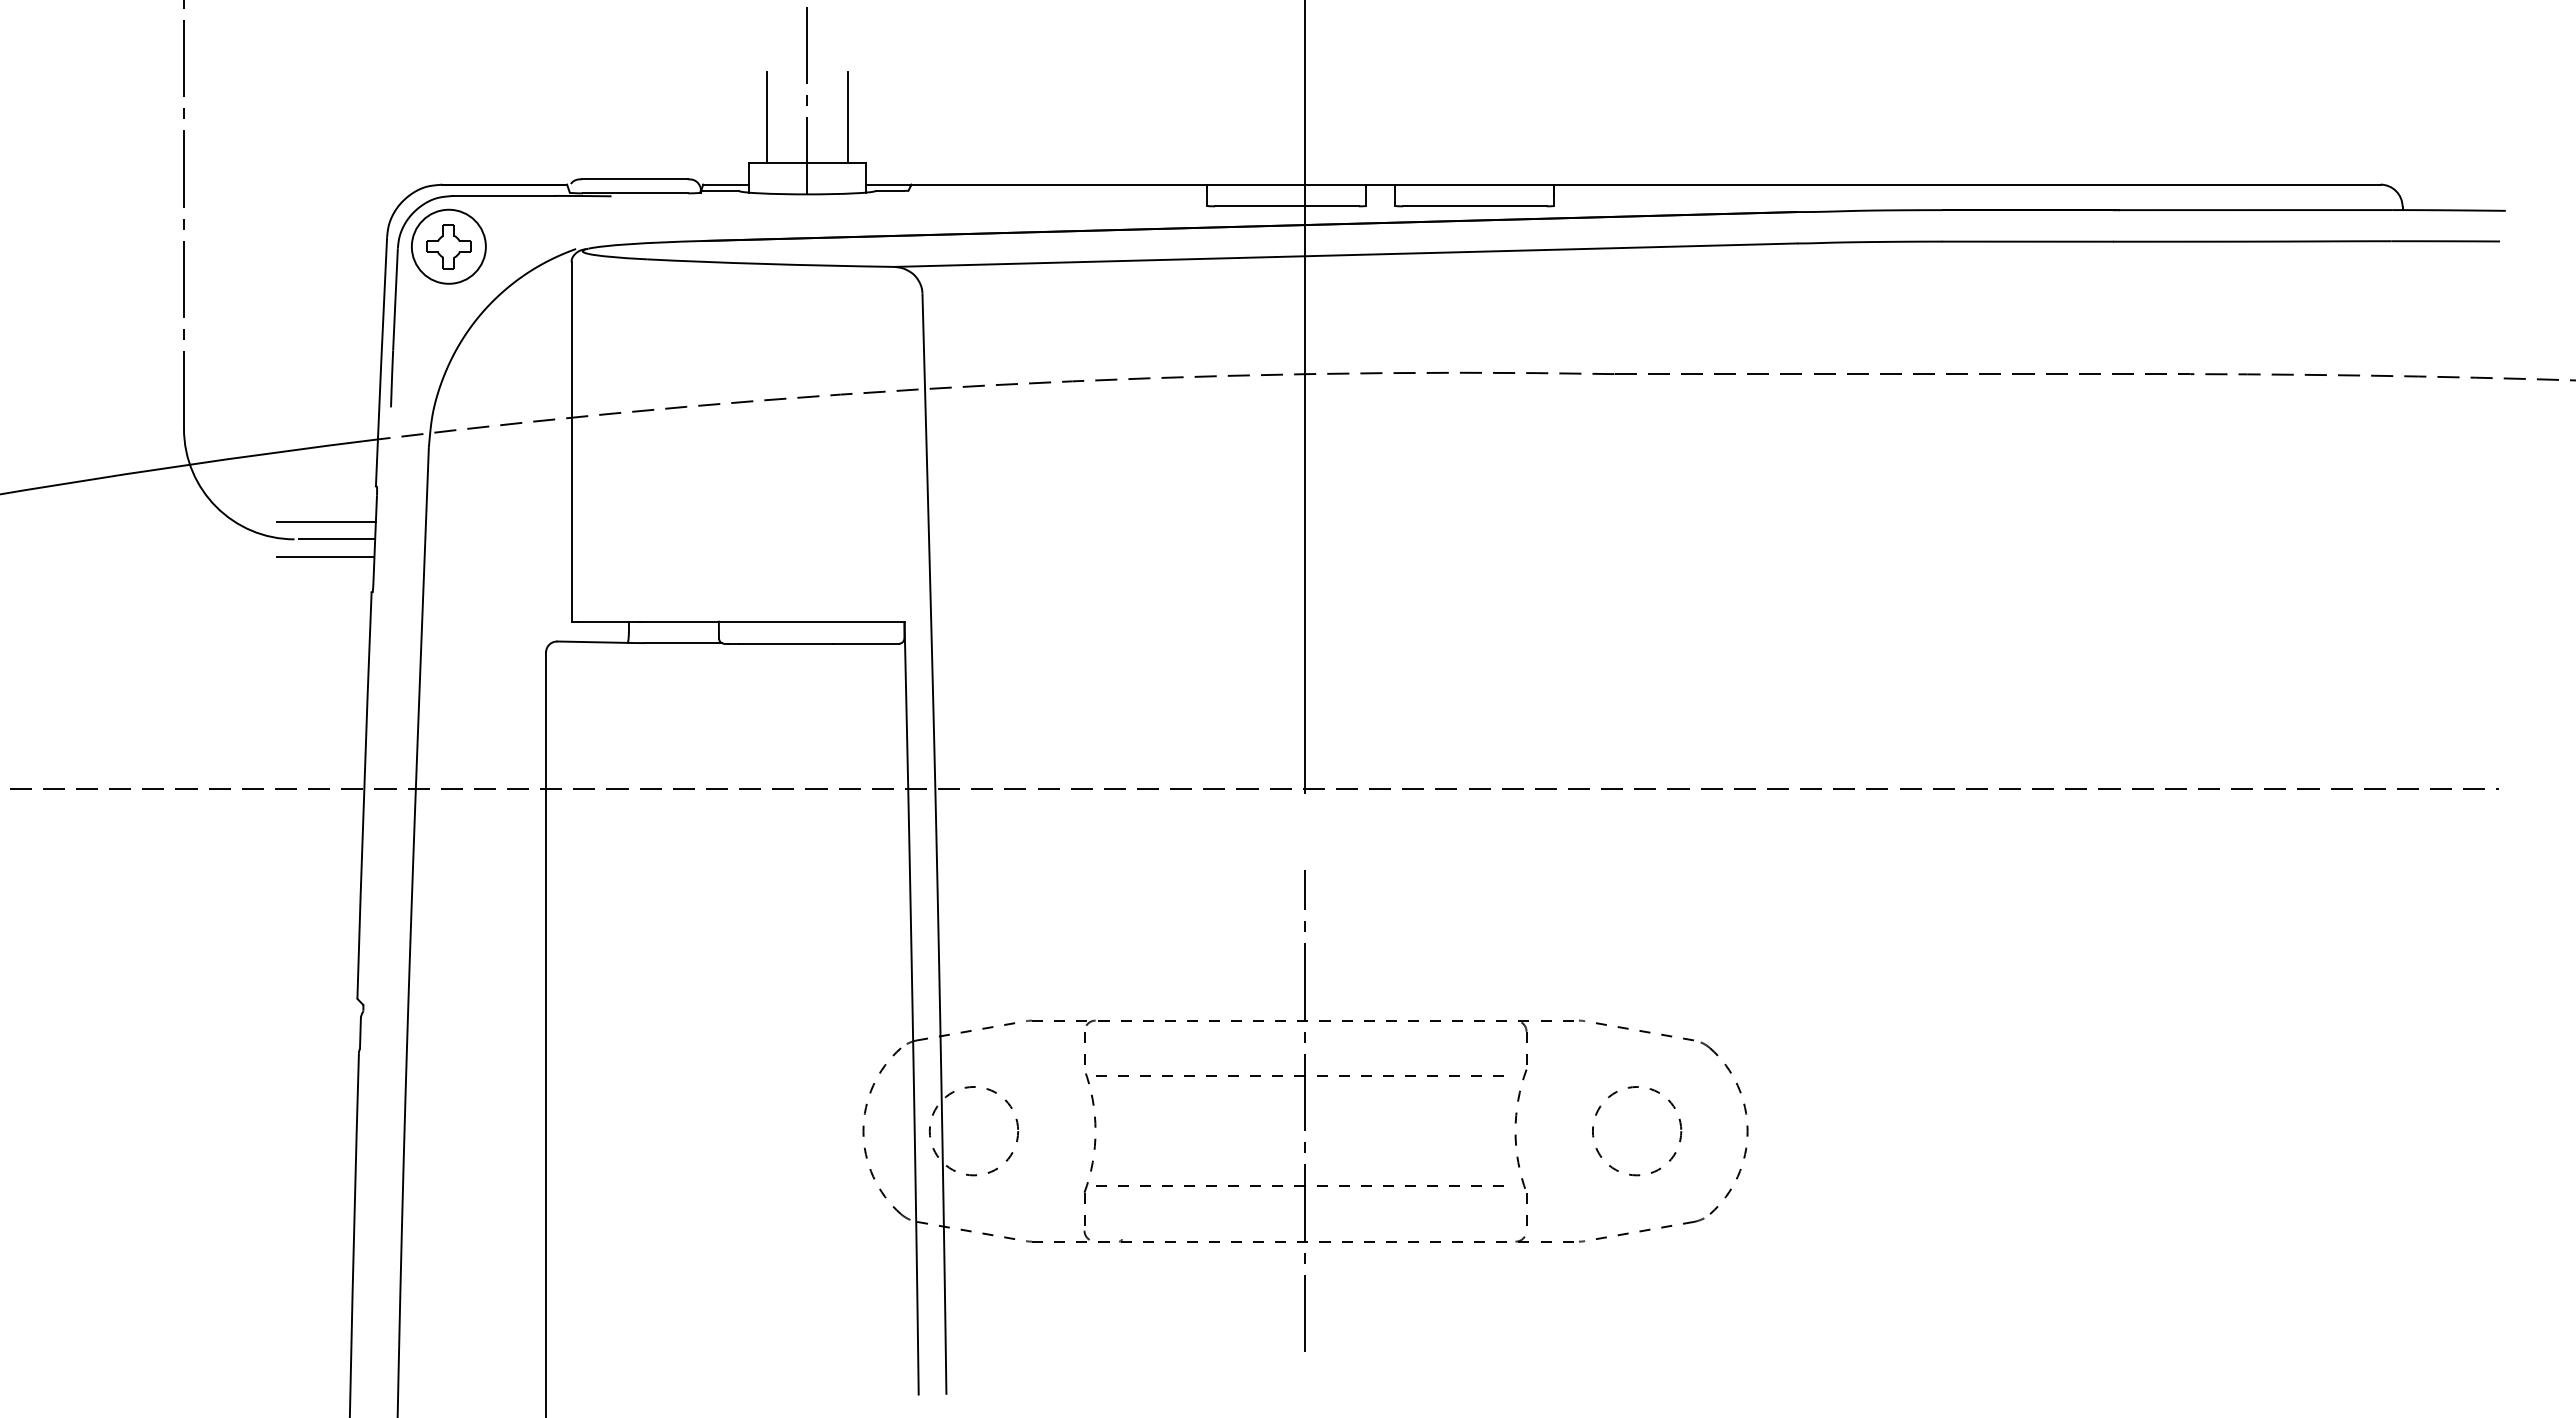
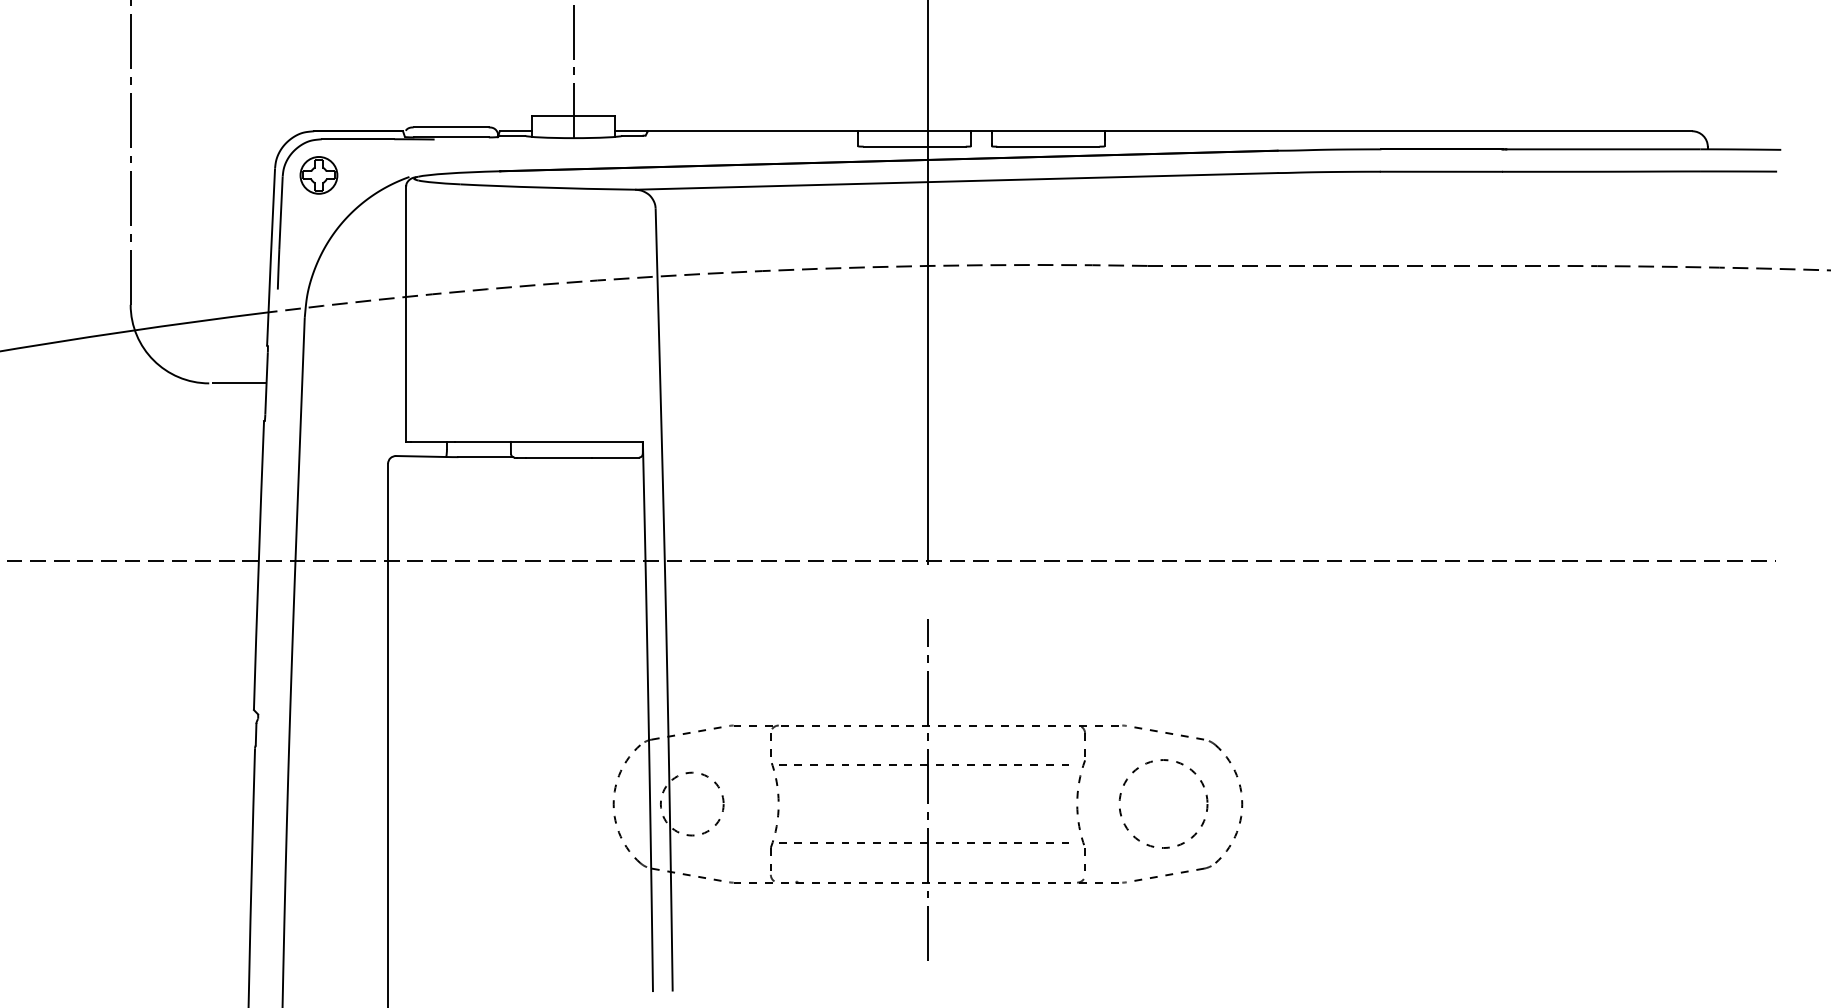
line: (766, 117) -> (544, 83), removed
line: (847, 117) -> (602, 83), removed
circle: (448, 246) -> (318, 175), size x0.7
line: (326, 521) -> (231, 370), removed
line: (325, 557) -> (231, 396), removed
circle: (1637, 1131) -> (1163, 804), size x1.4

